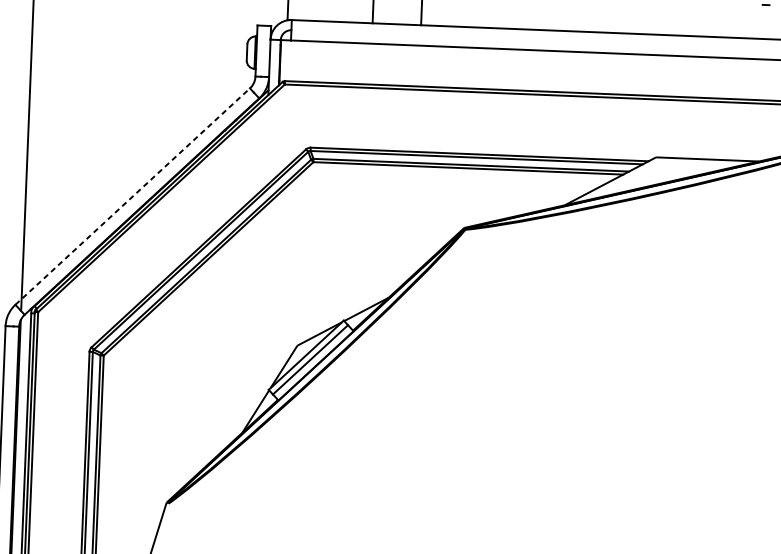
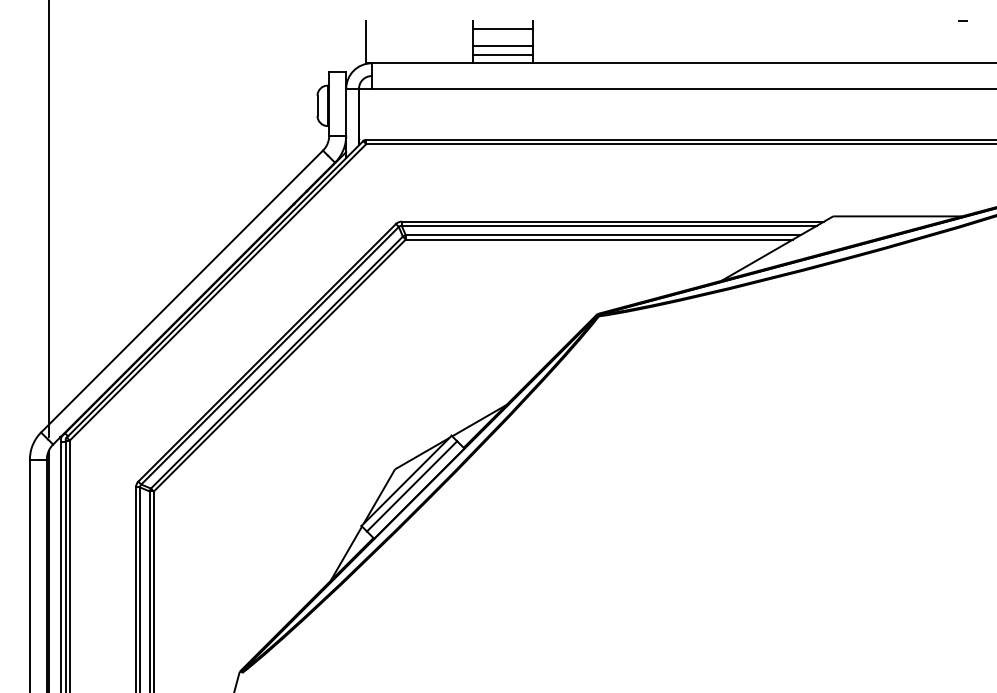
line: (396, 10) -> (502, 46), added
line: (396, 17) -> (502, 54), added
line: (133, 196) -> (182, 291), dashed -> solid

